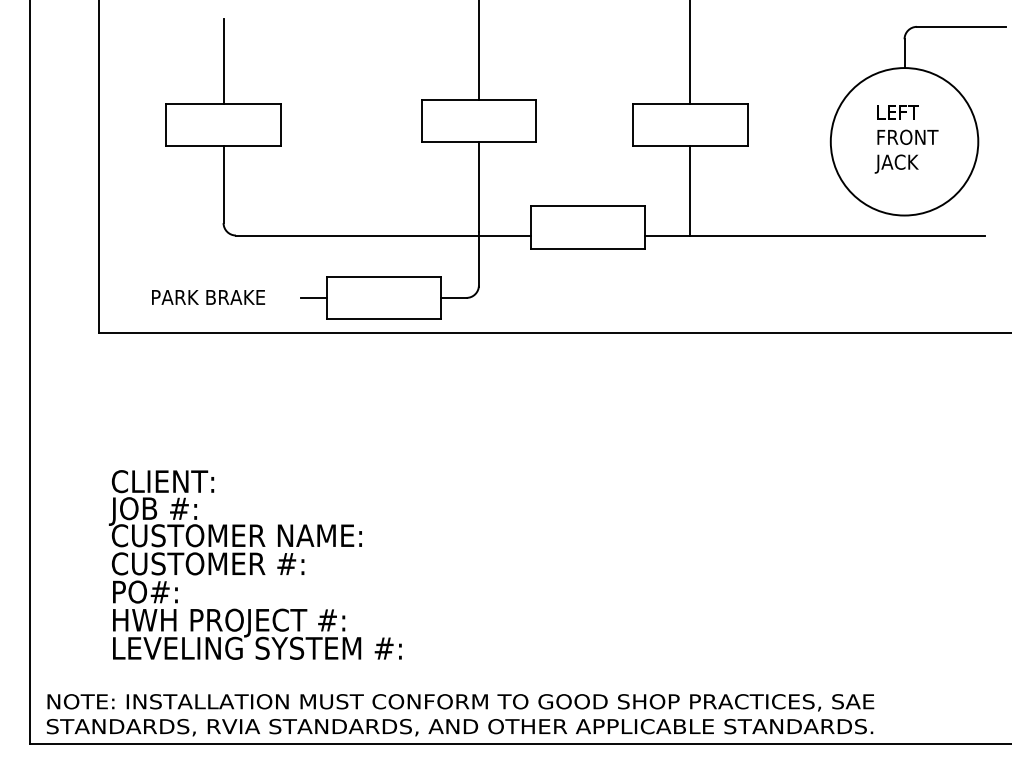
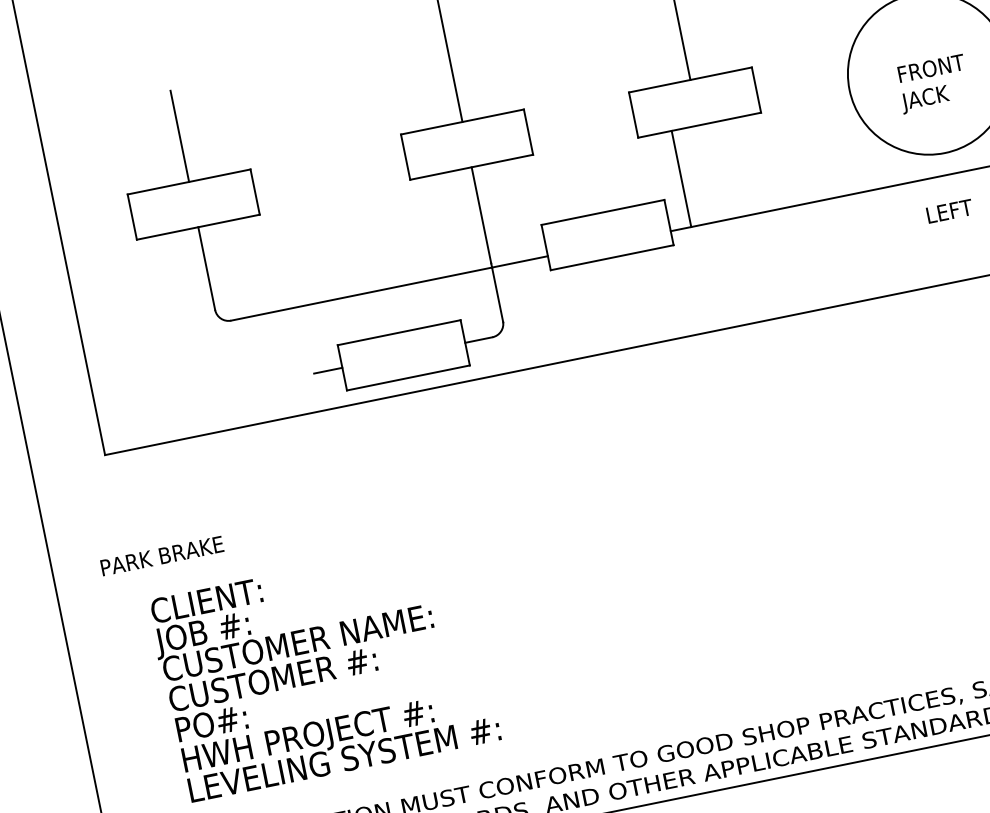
text: (897, 112) -> (948, 211), moved
line: (690, 190) -> (681, 178), moved
text: (208, 297) -> (162, 556), moved

